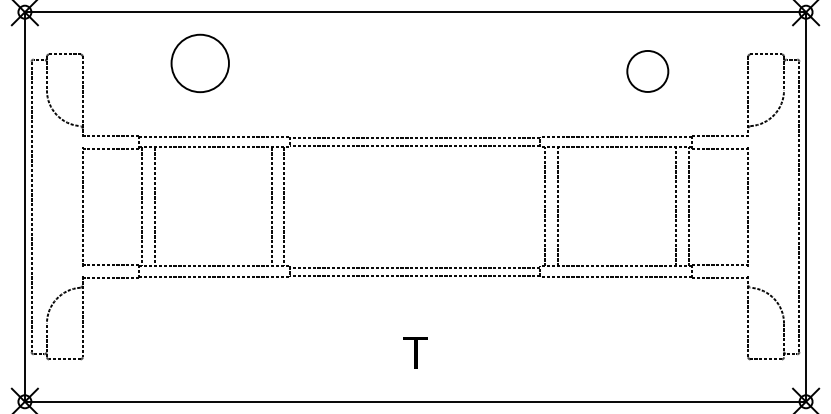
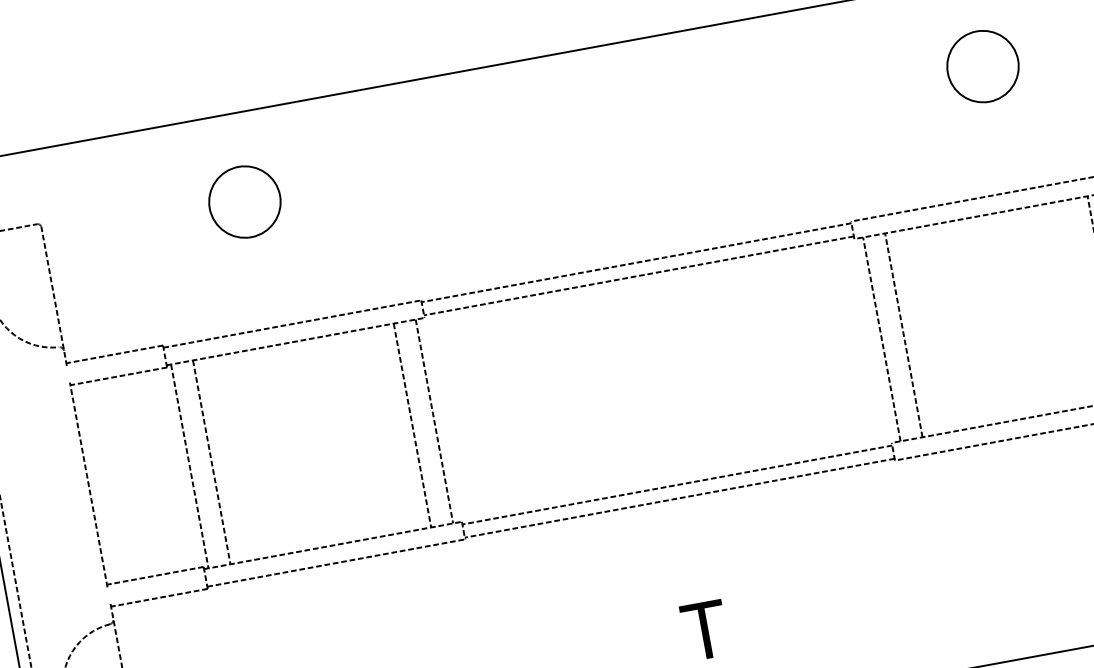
circle: (199, 62) -> (243, 200), size x0.71
circle: (647, 71) -> (982, 66), moved

